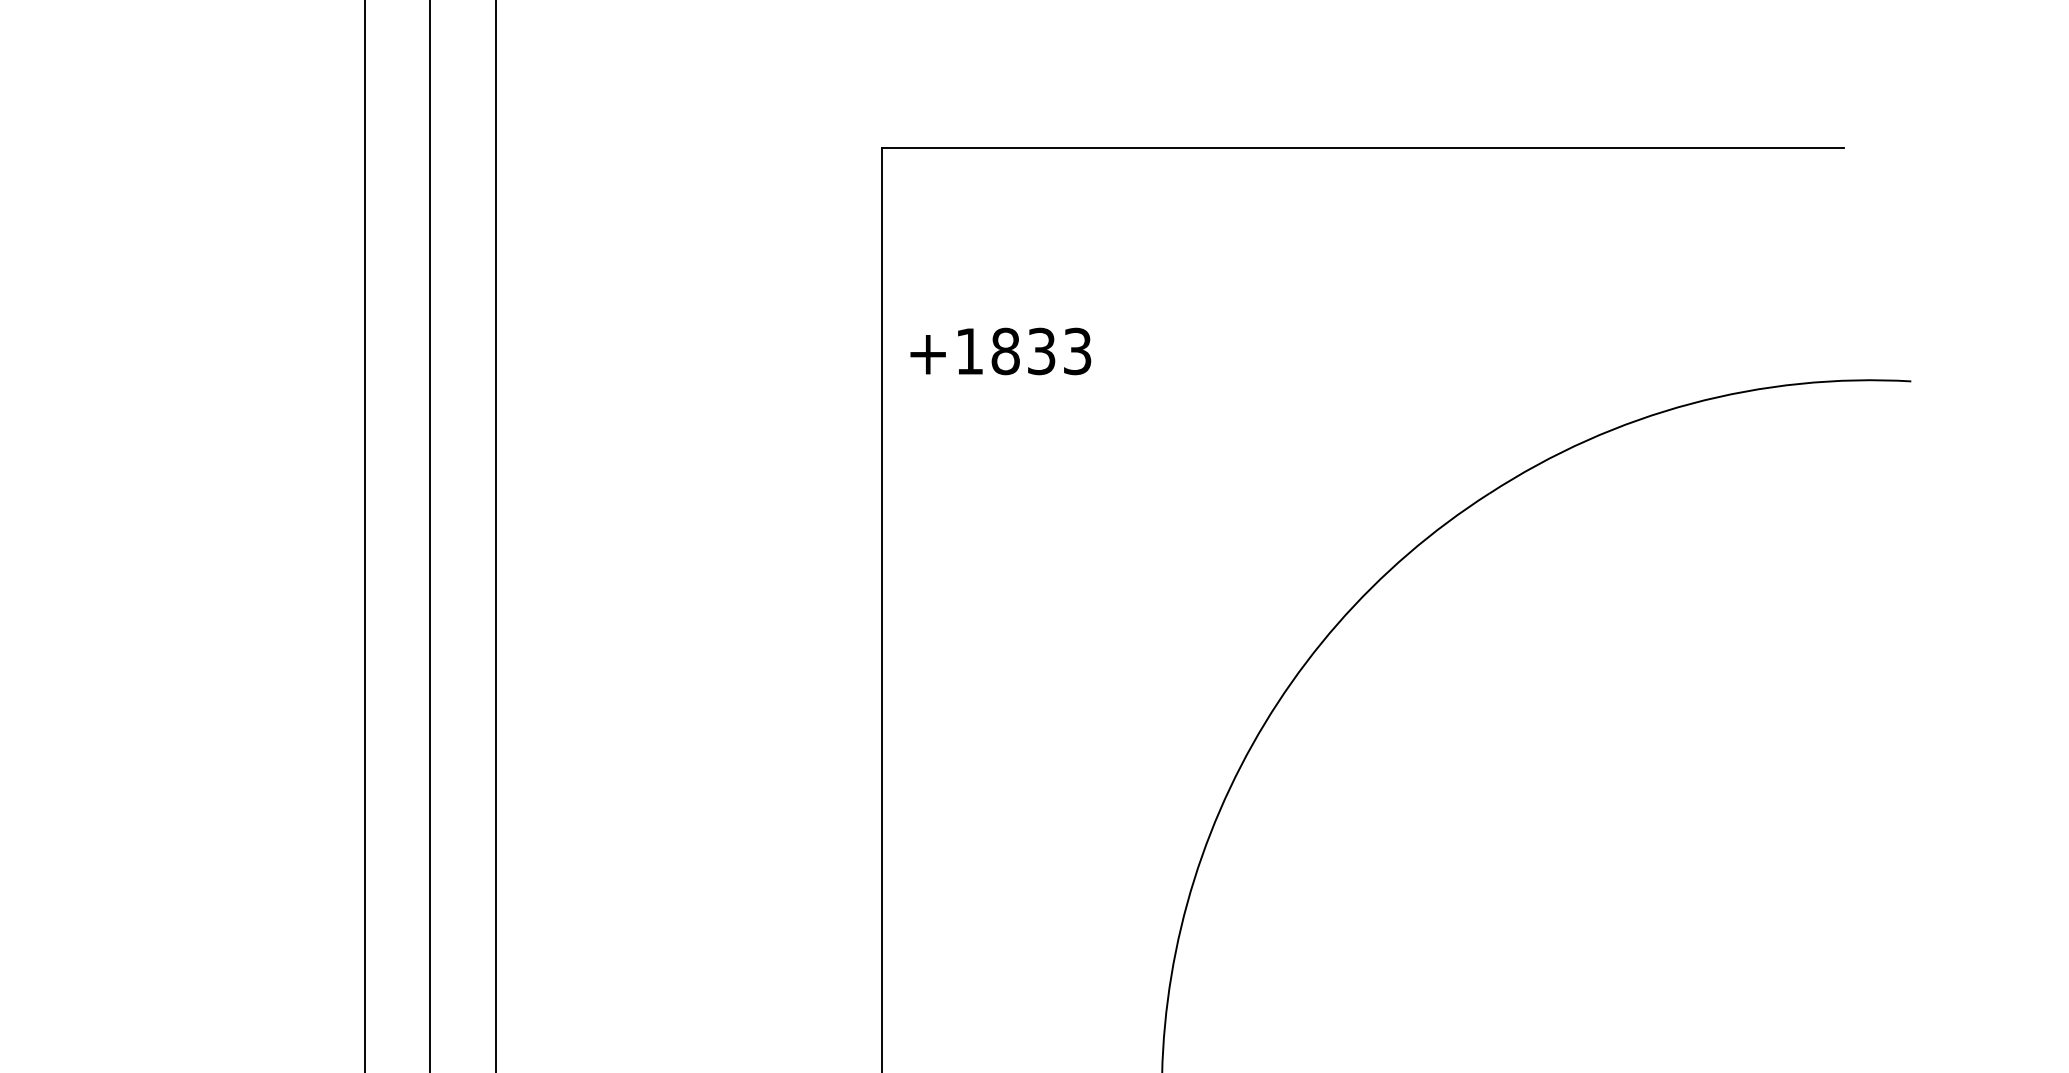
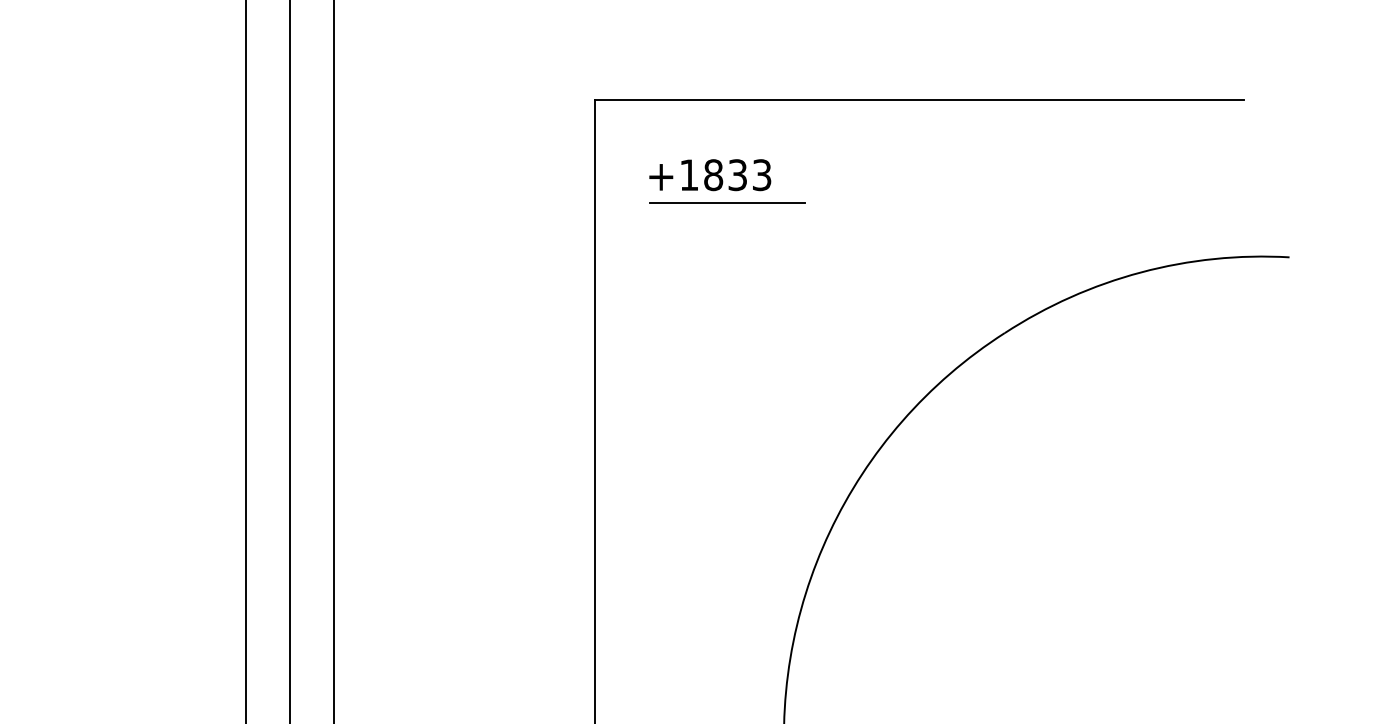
line: (1078, 300) -> (727, 202), added
text: (1001, 351) -> (710, 175), moved

